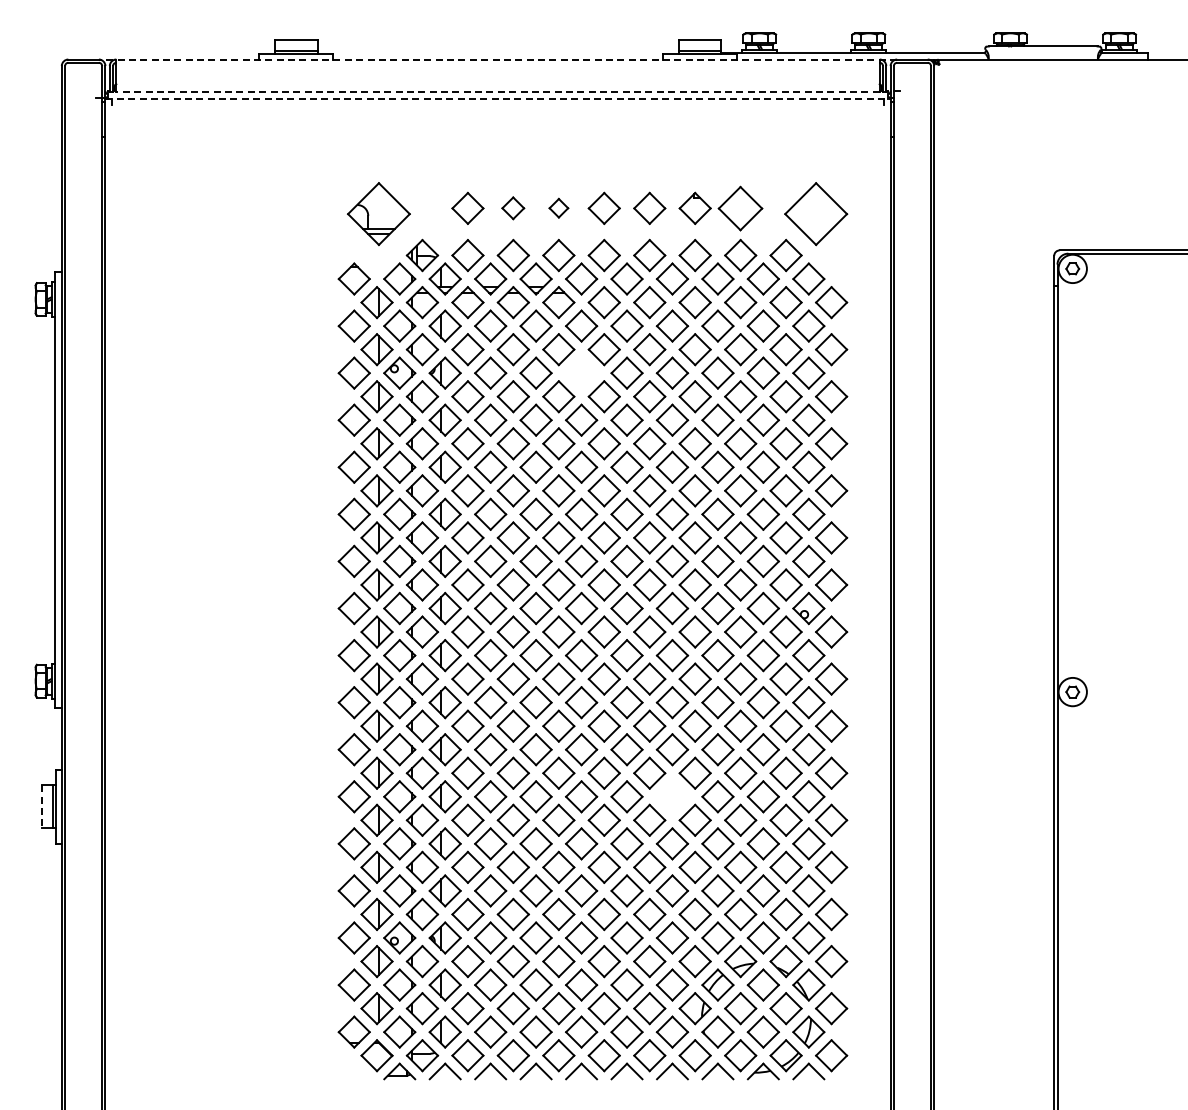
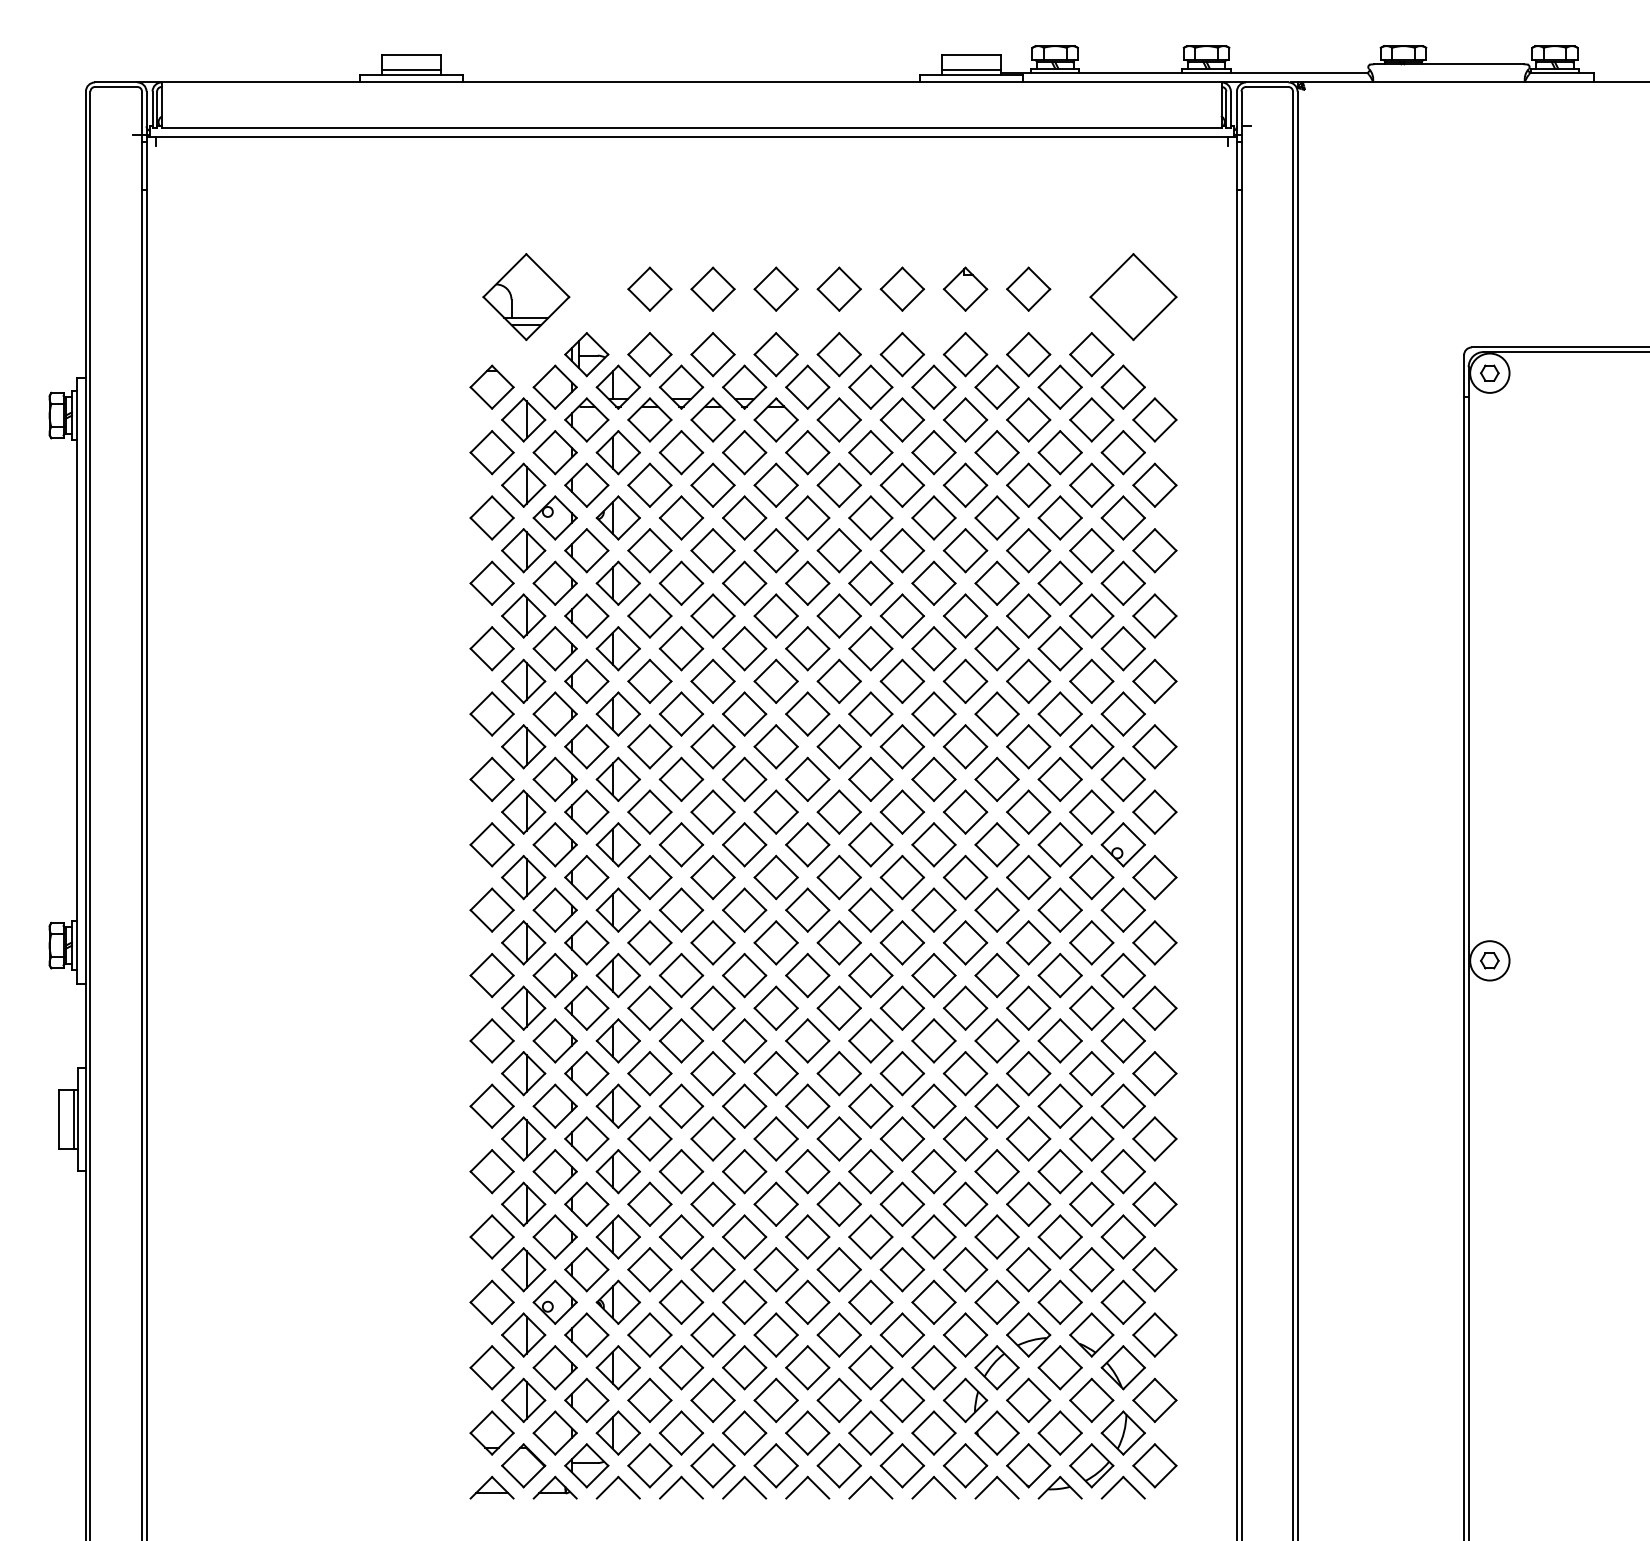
line: (497, 59) -> (690, 82), dashed -> solid
line: (498, 92) -> (692, 128), dashed -> solid
line: (498, 98) -> (692, 136), dashed -> solid
part: (512, 207) -> (711, 287), size x1.43
part: (558, 207) -> (775, 287), size x1.67
part: (740, 207) -> (1028, 287), size x0.71
part: (581, 372) -> (807, 517), added
part: (672, 796) -> (934, 1105), added
line: (42, 807) -> (59, 1121), dashed -> solid
part: (353, 1071) -> (491, 1487), added

